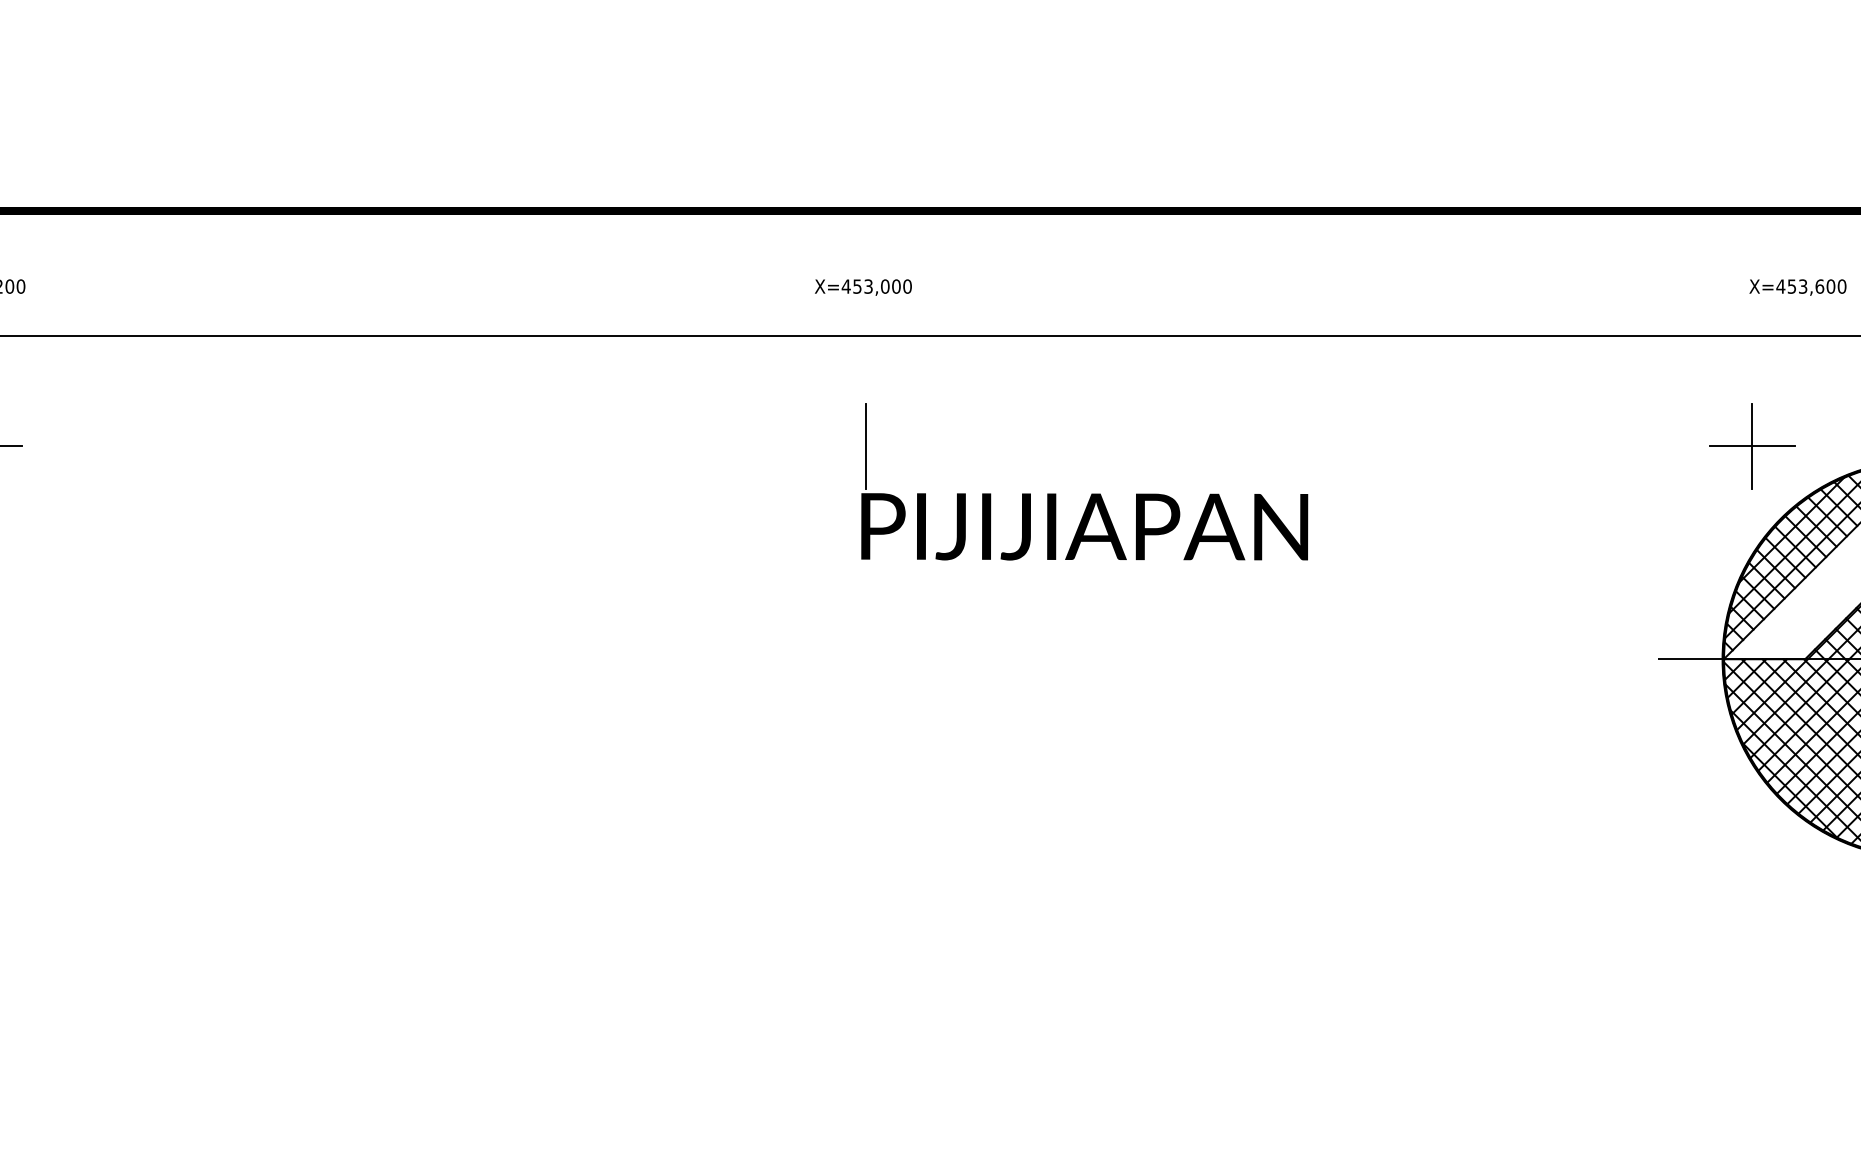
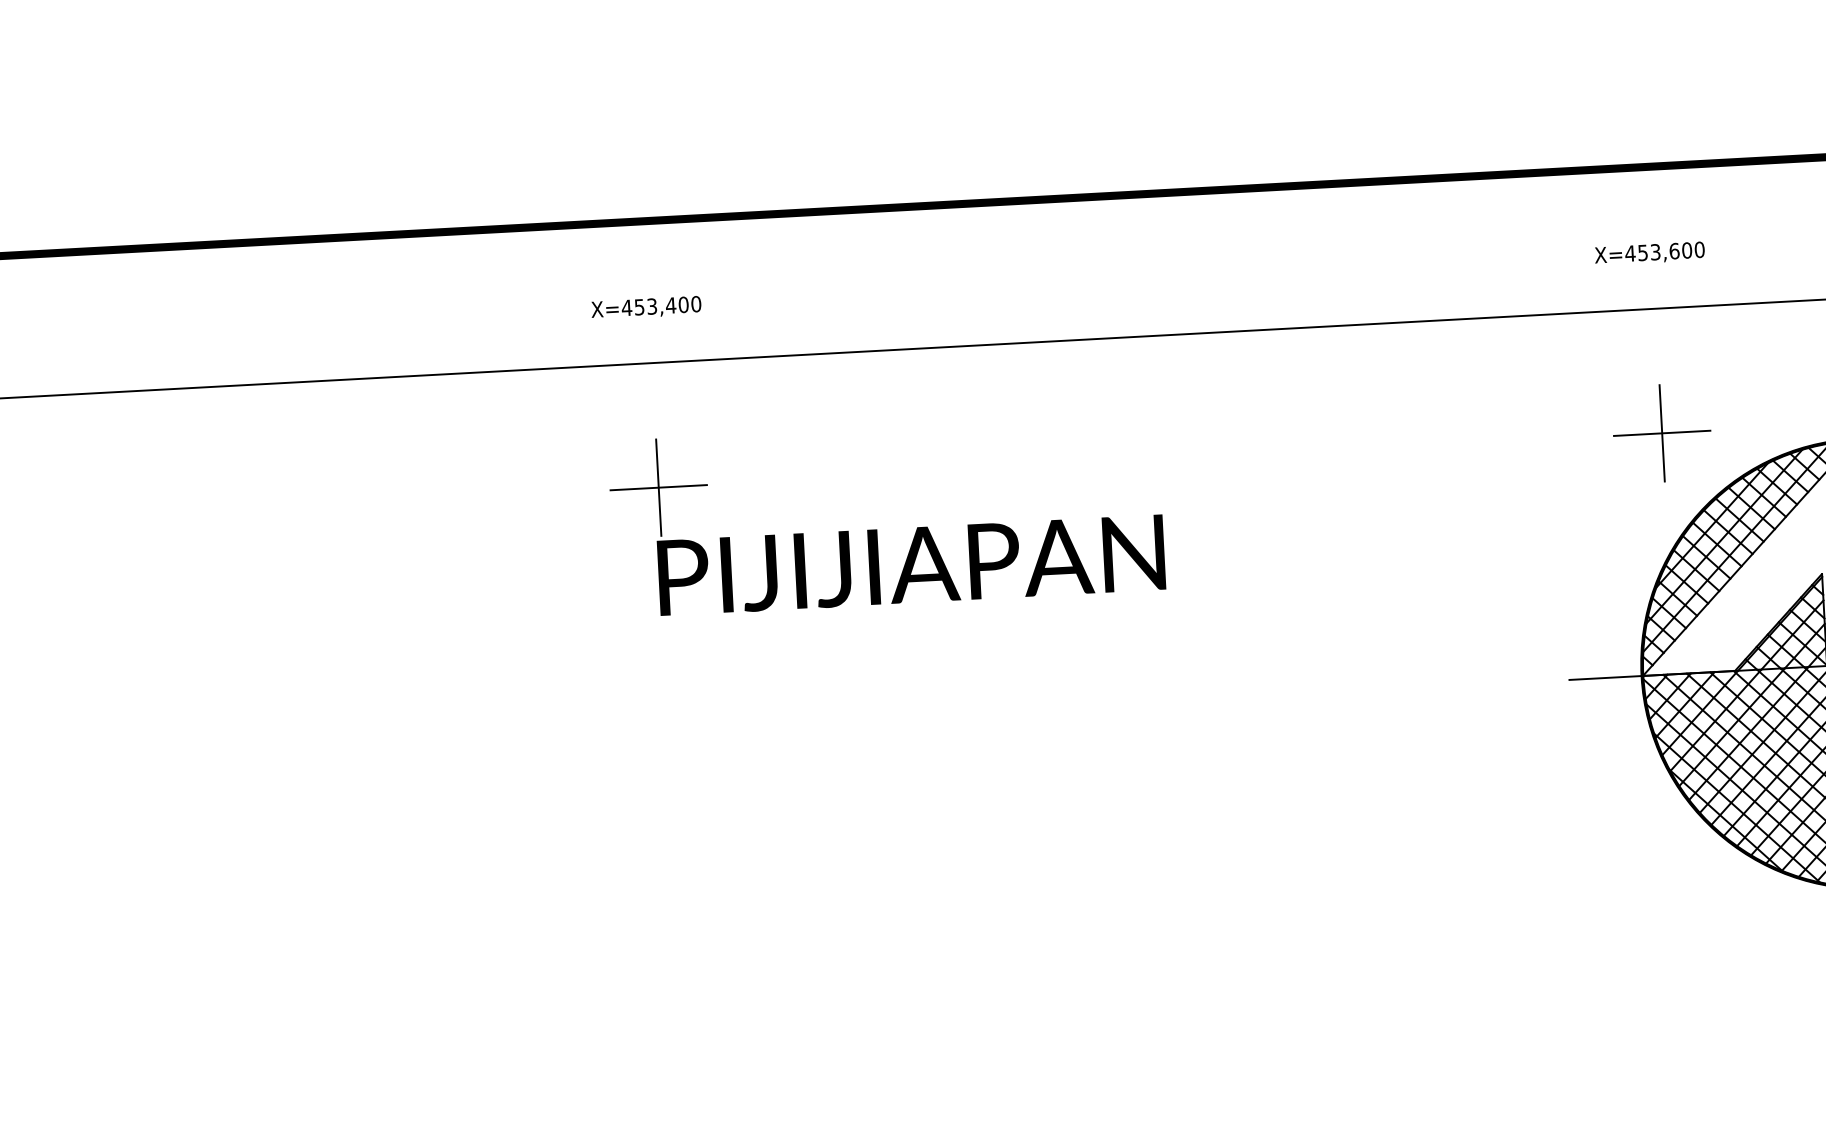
text: (884, 286) -> (670, 305), X=453,000 -> X=453,400
text: (1797, 287) -> (1649, 253), moved
line: (865, 446) -> (658, 487), added

